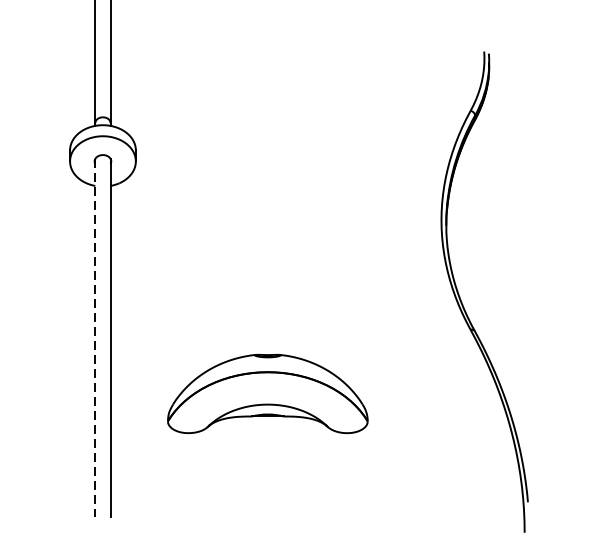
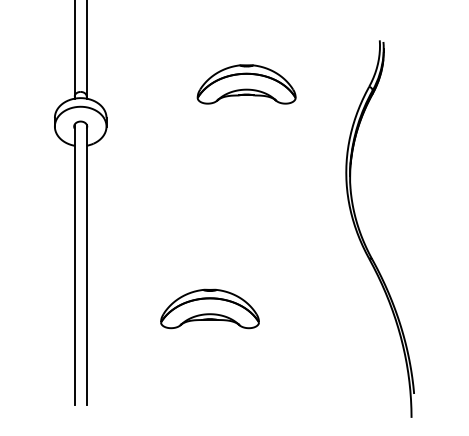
part: (314, 107) -> (246, 84), added
line: (95, 338) -> (74, 265), dashed -> solid
part: (267, 393) -> (209, 308), size x0.62

